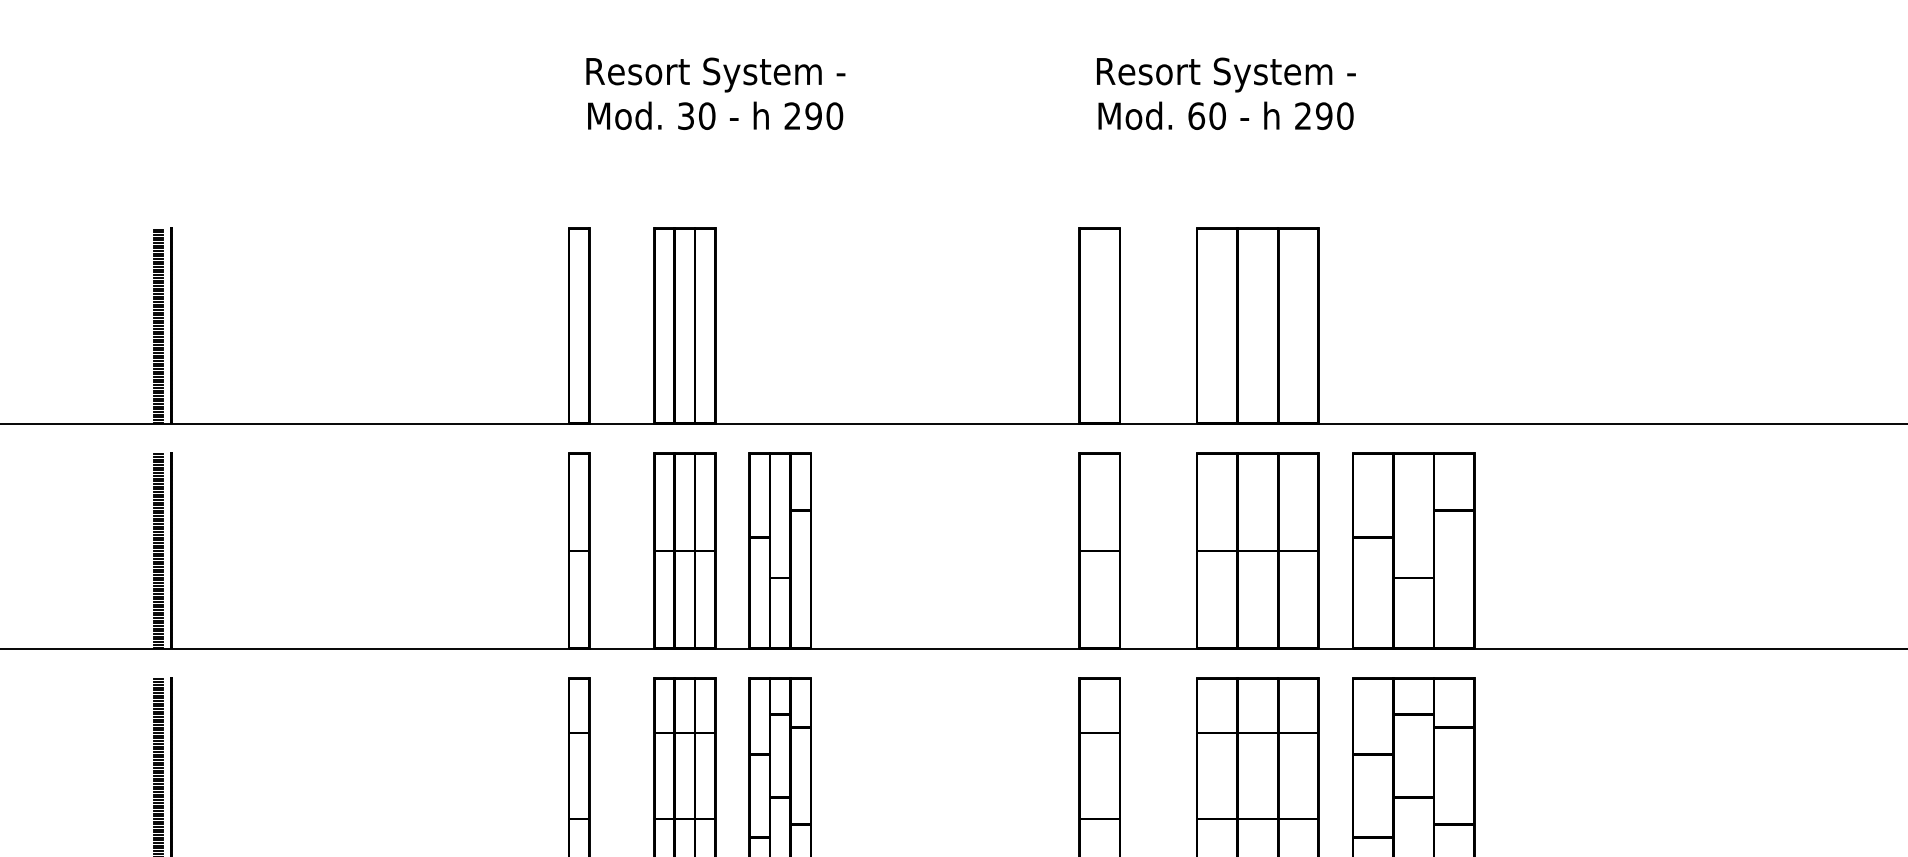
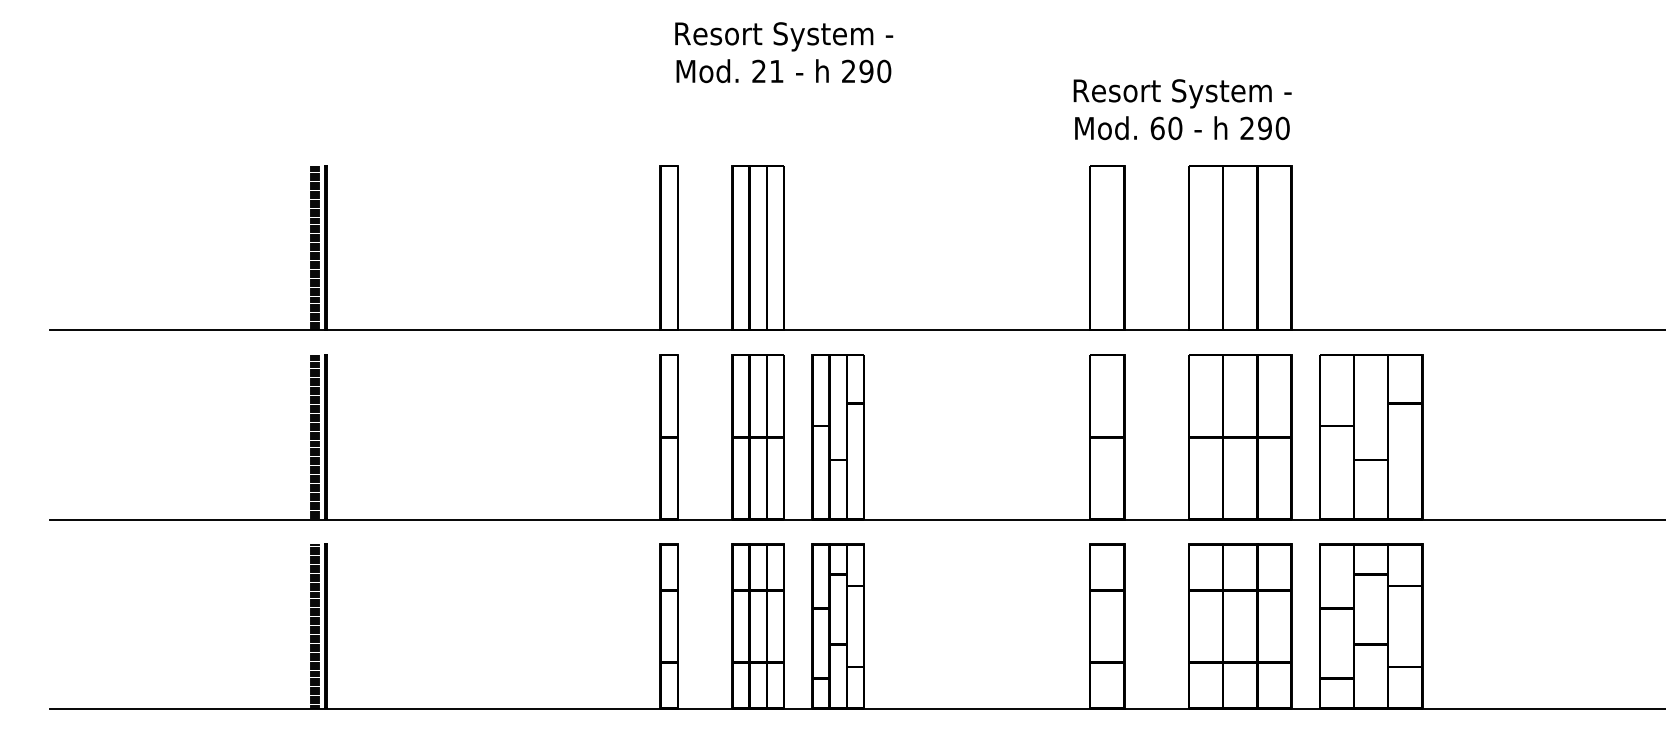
text: (1226, 93) -> (1182, 109), moved
text: (696, 116) -> (767, 71), 30 -> 21

